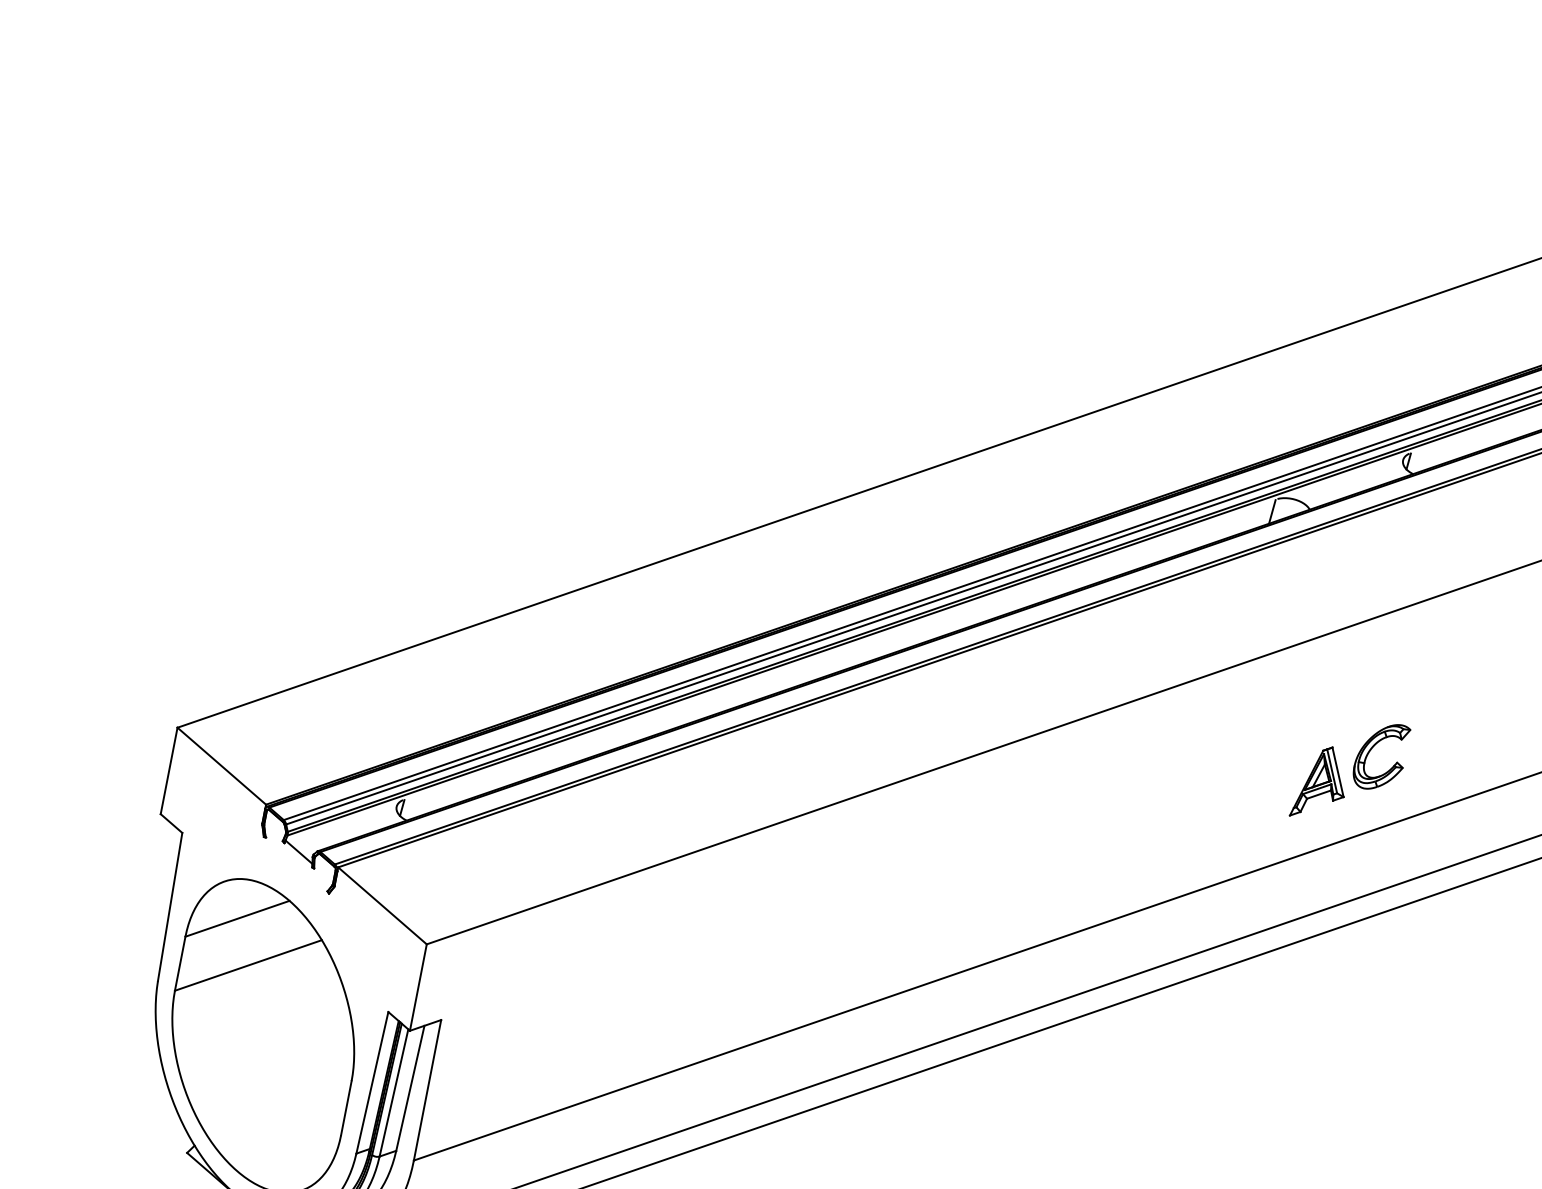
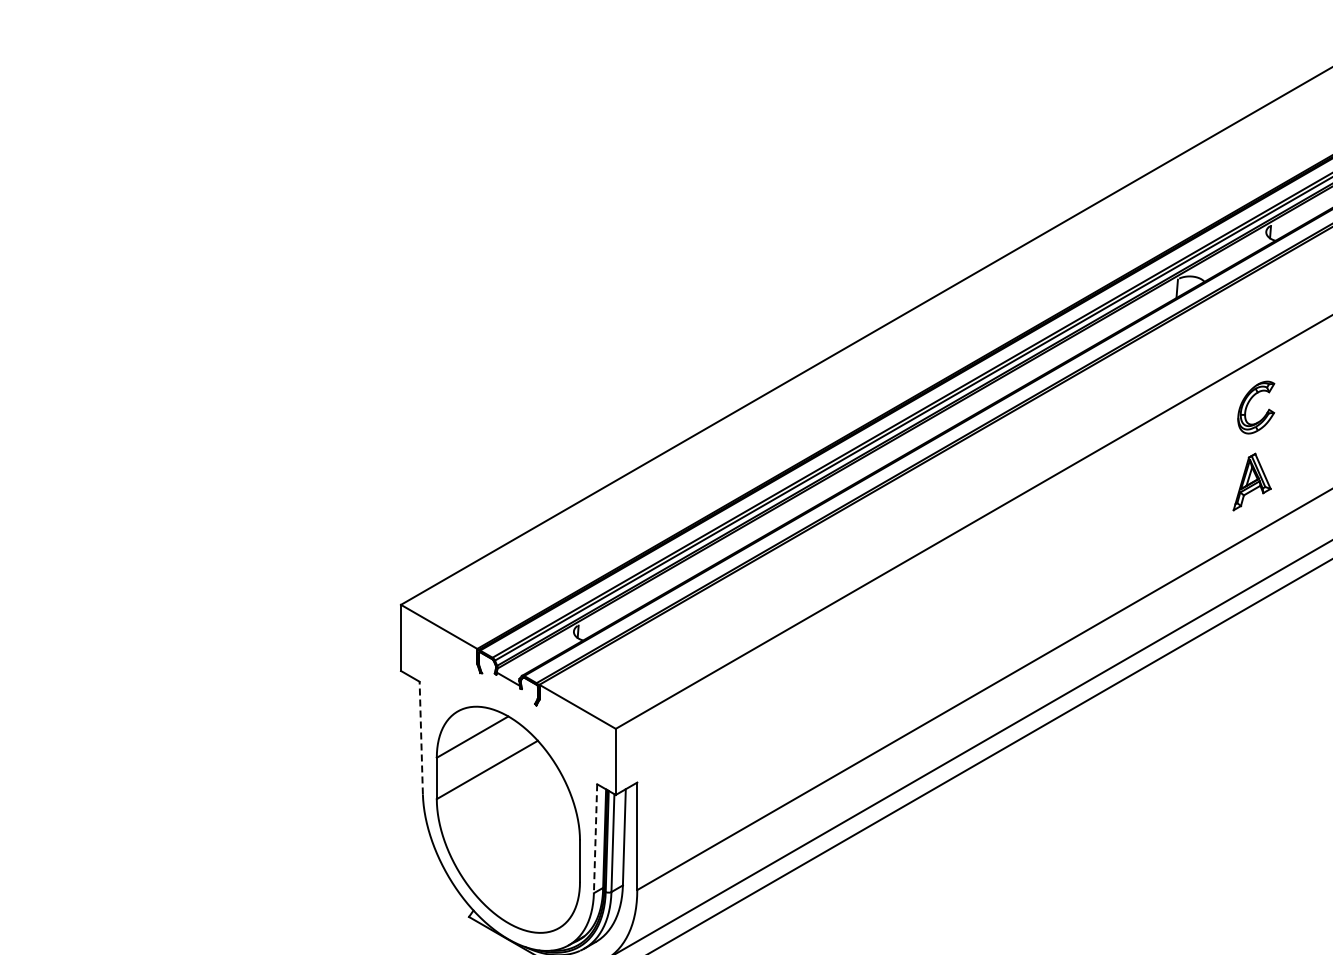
part: (1371, 751) -> (1248, 405), moved
line: (170, 906) -> (421, 737), solid -> dashed
line: (372, 1082) -> (595, 838), solid -> dashed

